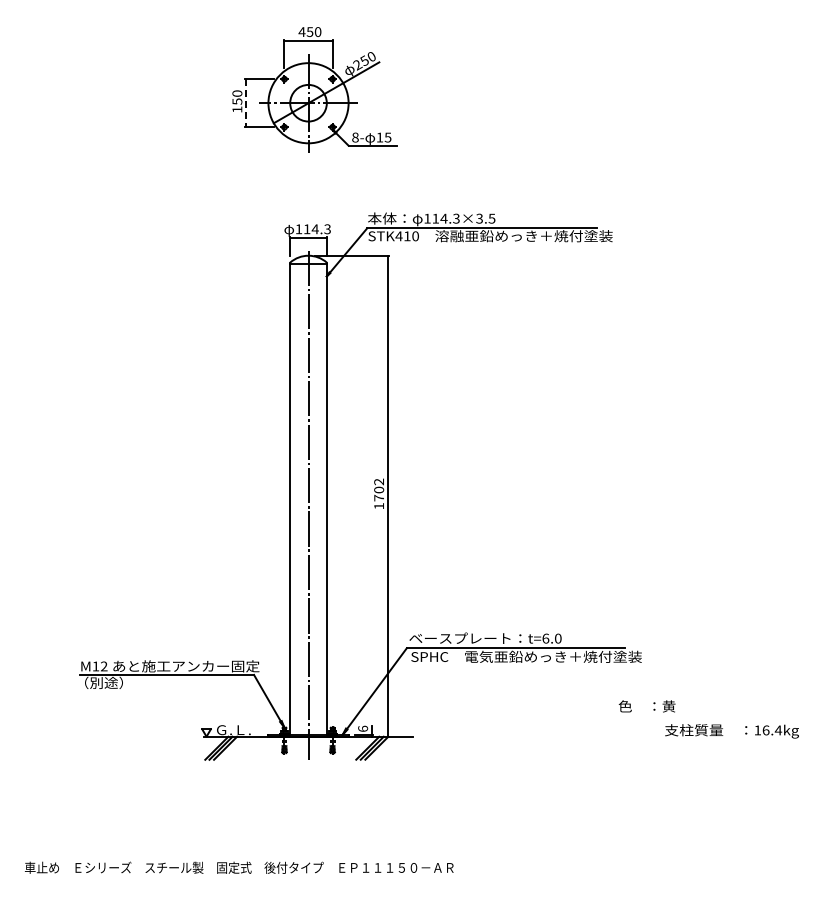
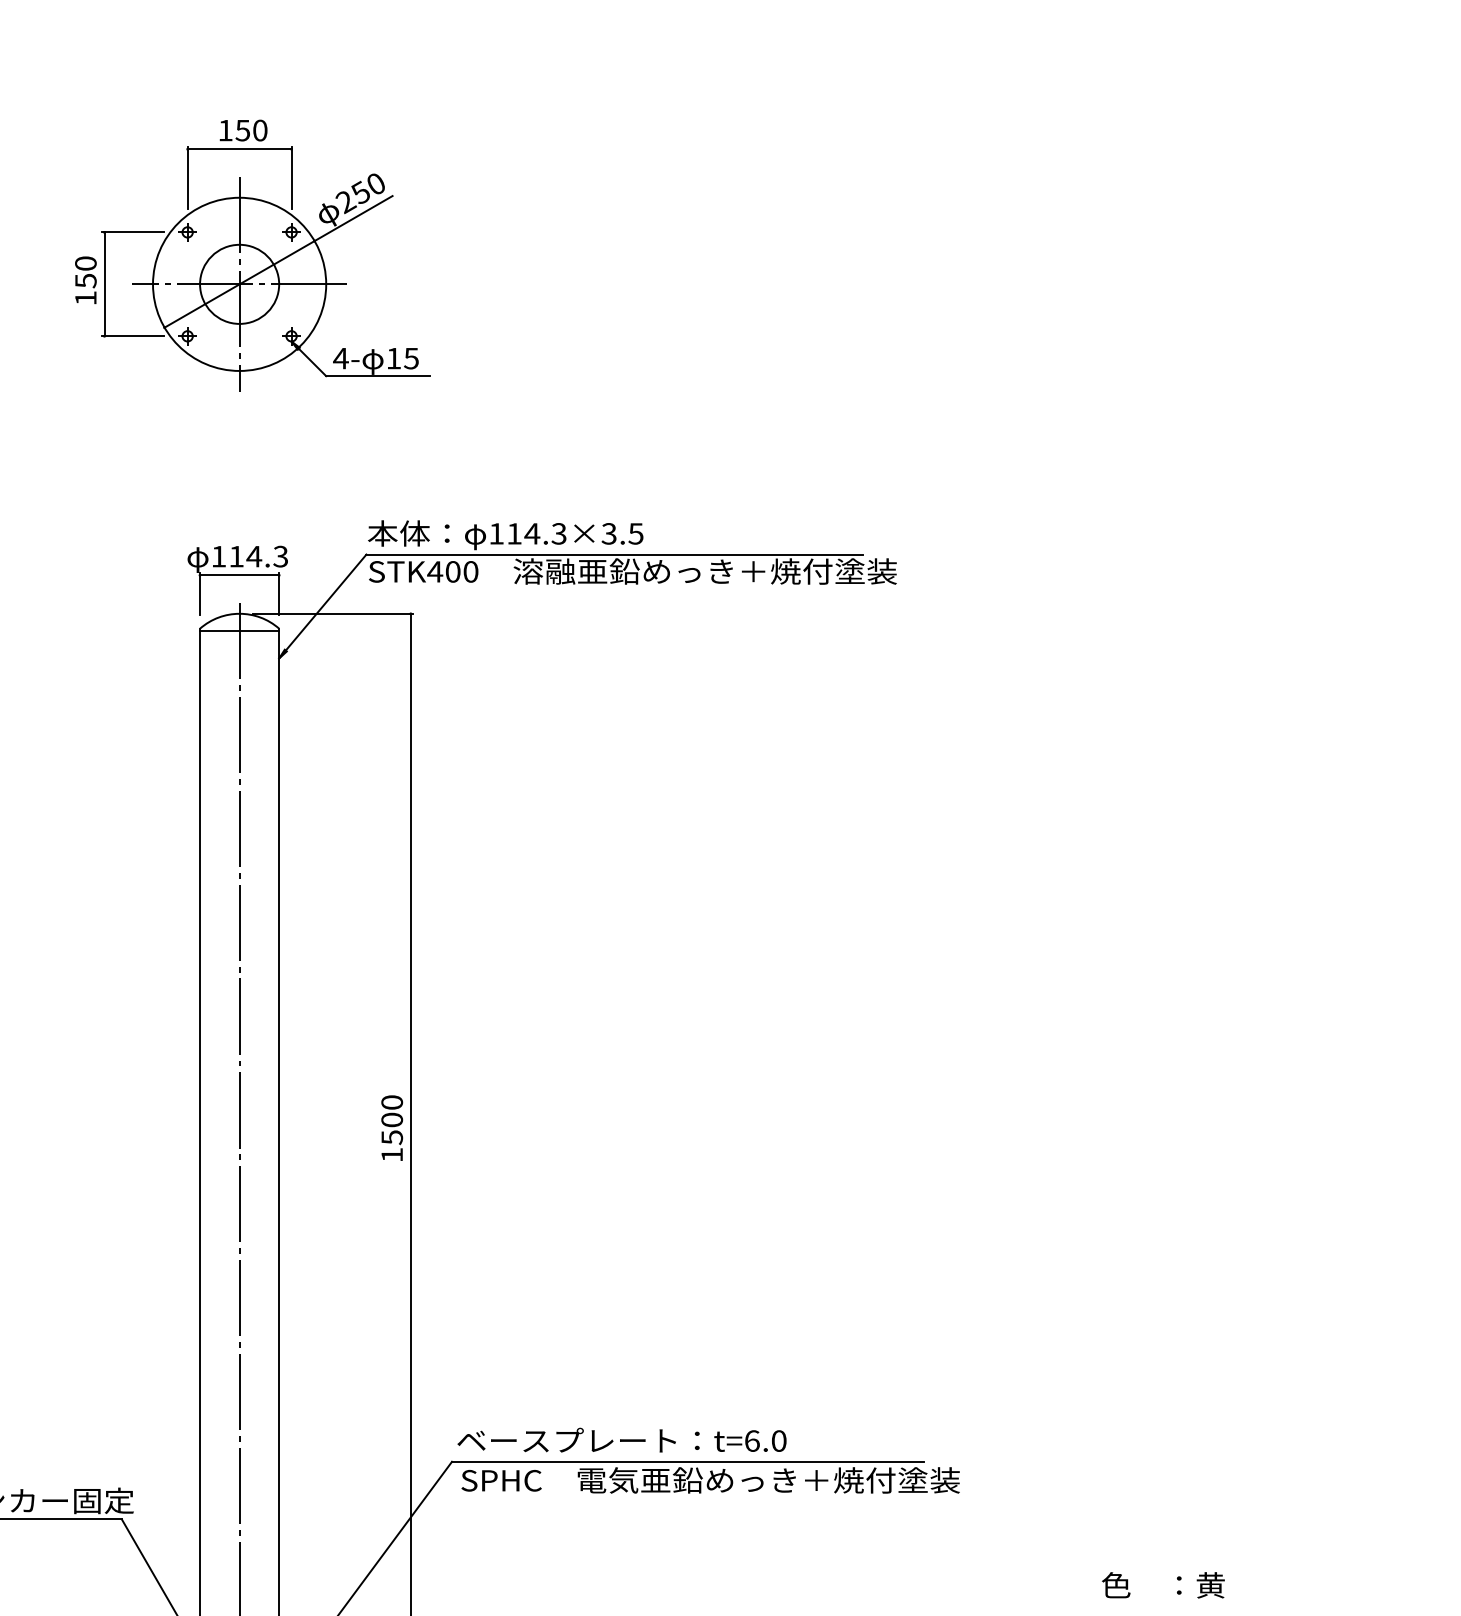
text: (301, 31) -> (224, 129), 450 -> 150
line: (246, 103) -> (105, 284), dashed -> solid
text: (355, 137) -> (341, 358), 8- -> 4-
text: (407, 236) -> (453, 572), STK410 -> STK400
text: (379, 489) -> (392, 1118), 1702 -> 1500
text: (646, 706) -> (1162, 1585), moved

